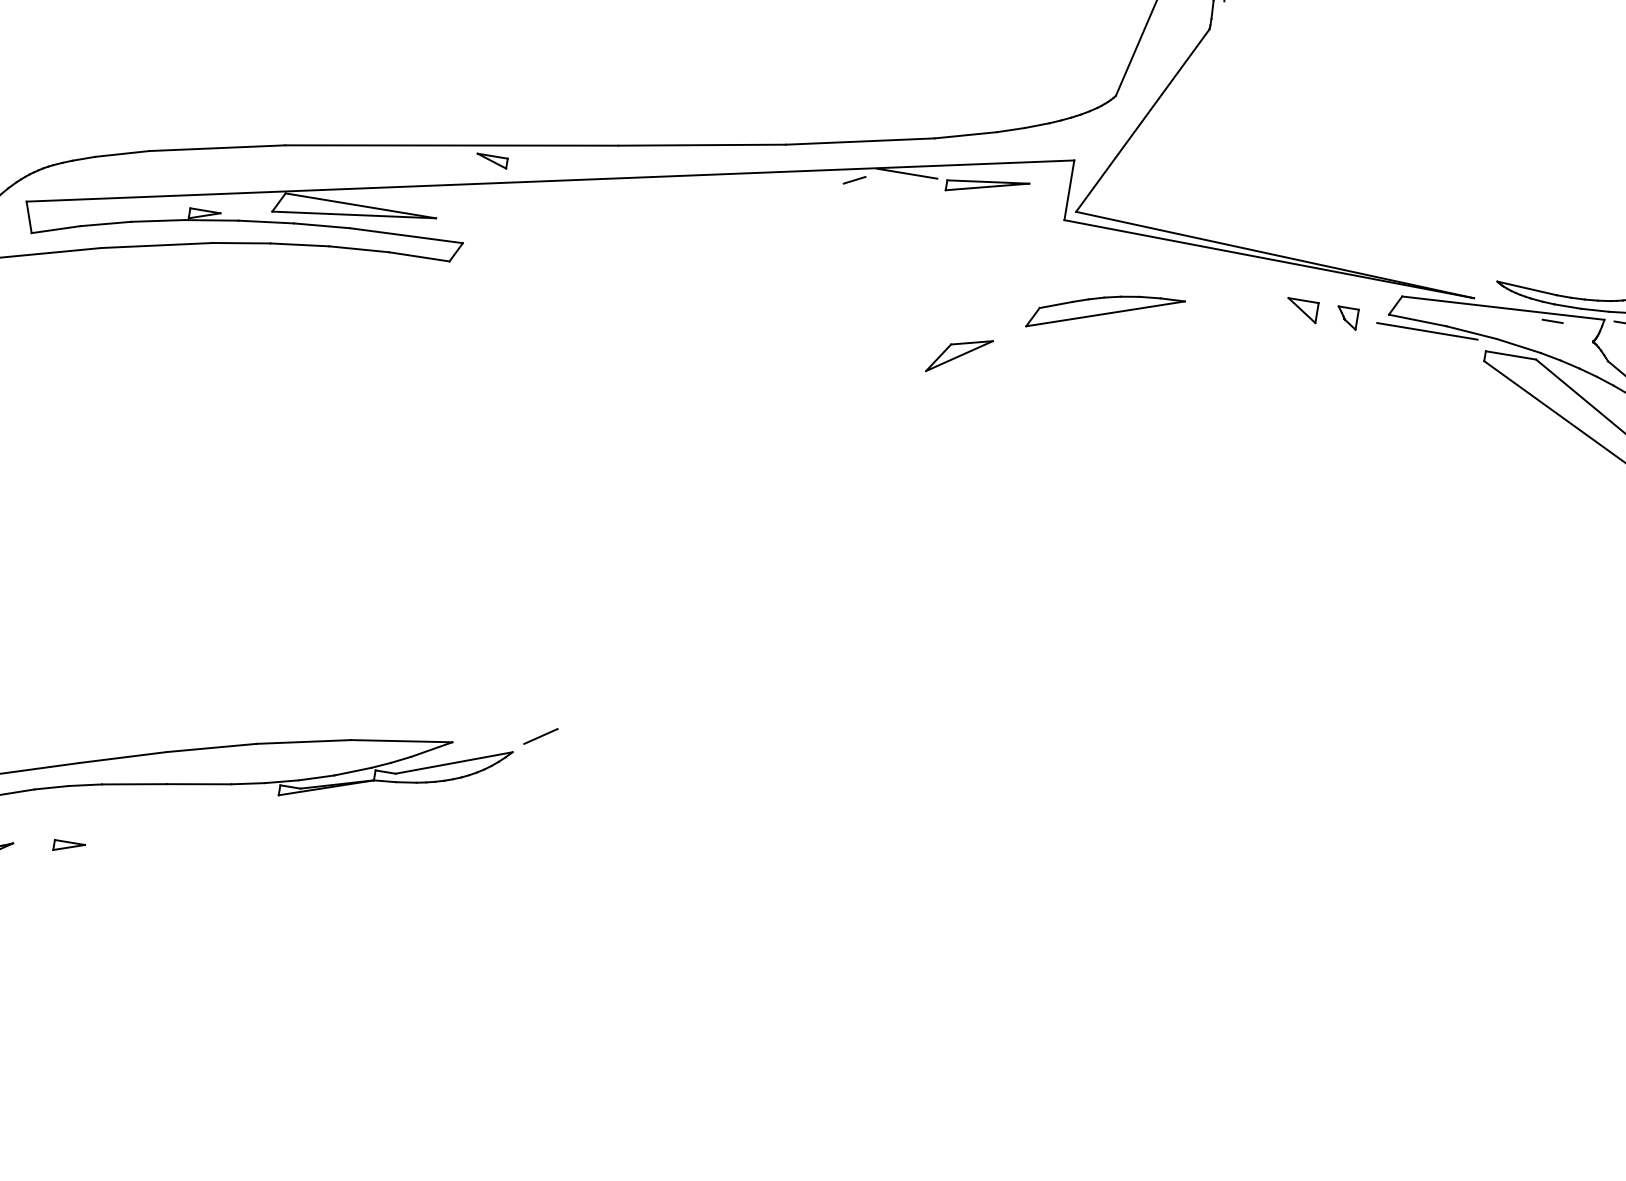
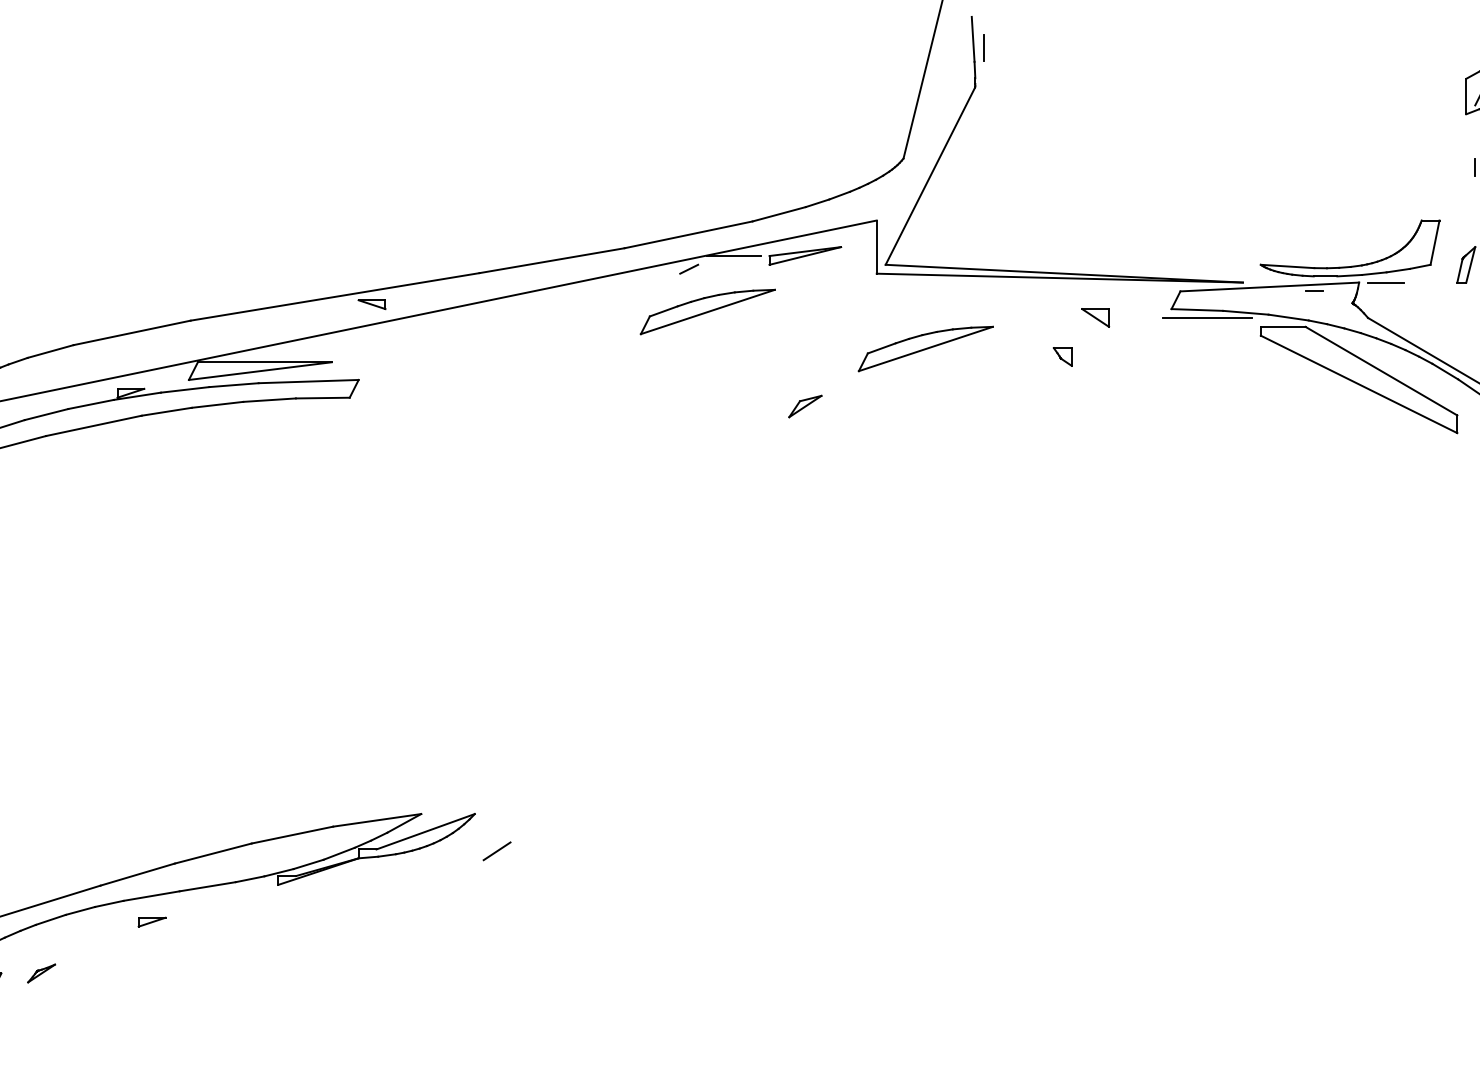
part: (867, 231) -> (707, 311), added
part: (1346, 317) -> (1062, 356), moved
part: (959, 356) -> (805, 406), size x0.6
line: (540, 736) -> (496, 851), moved
part: (68, 846) -> (151, 921), moved

